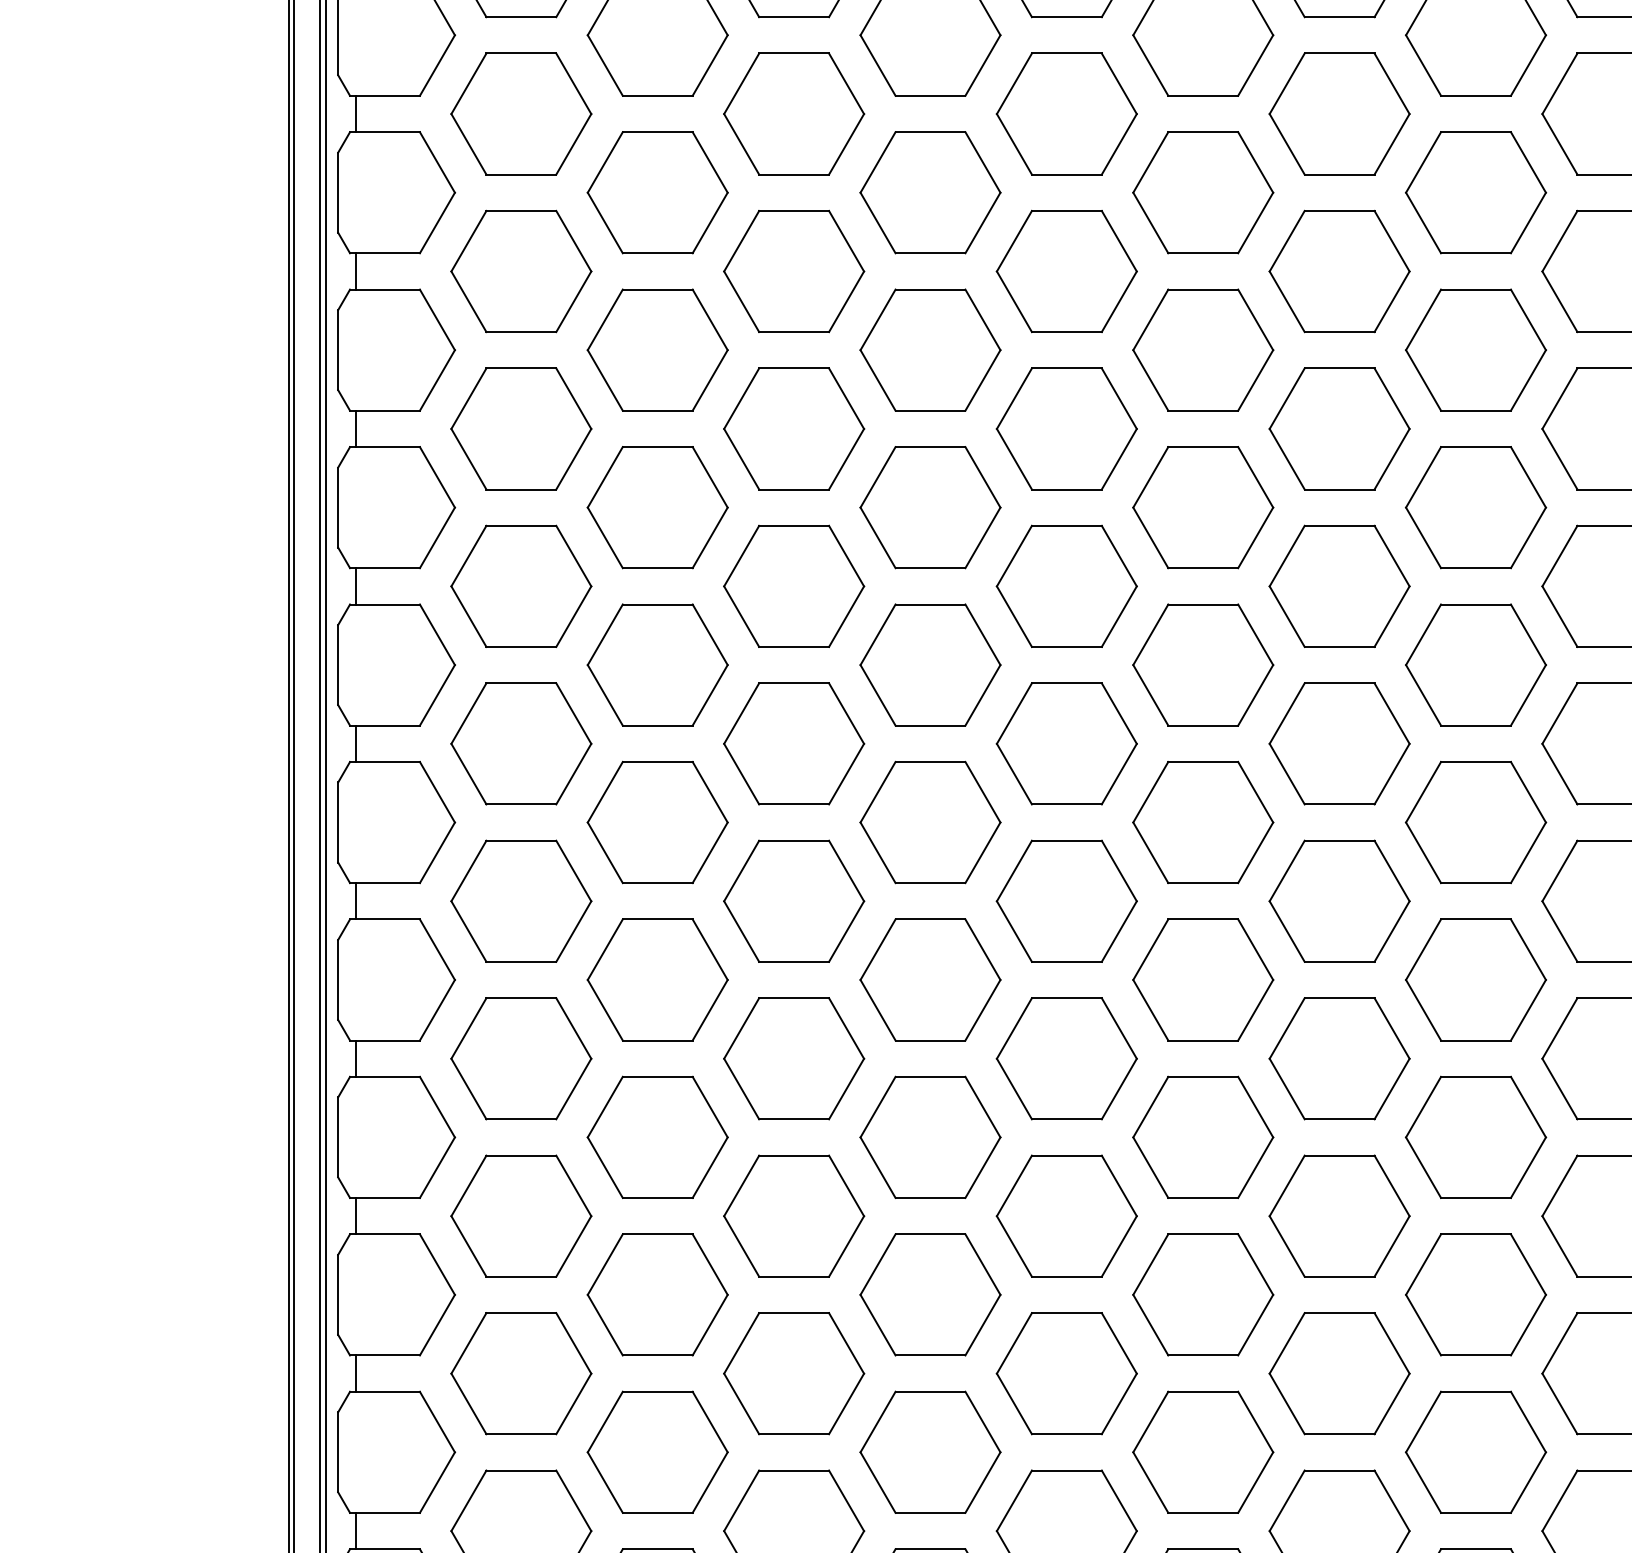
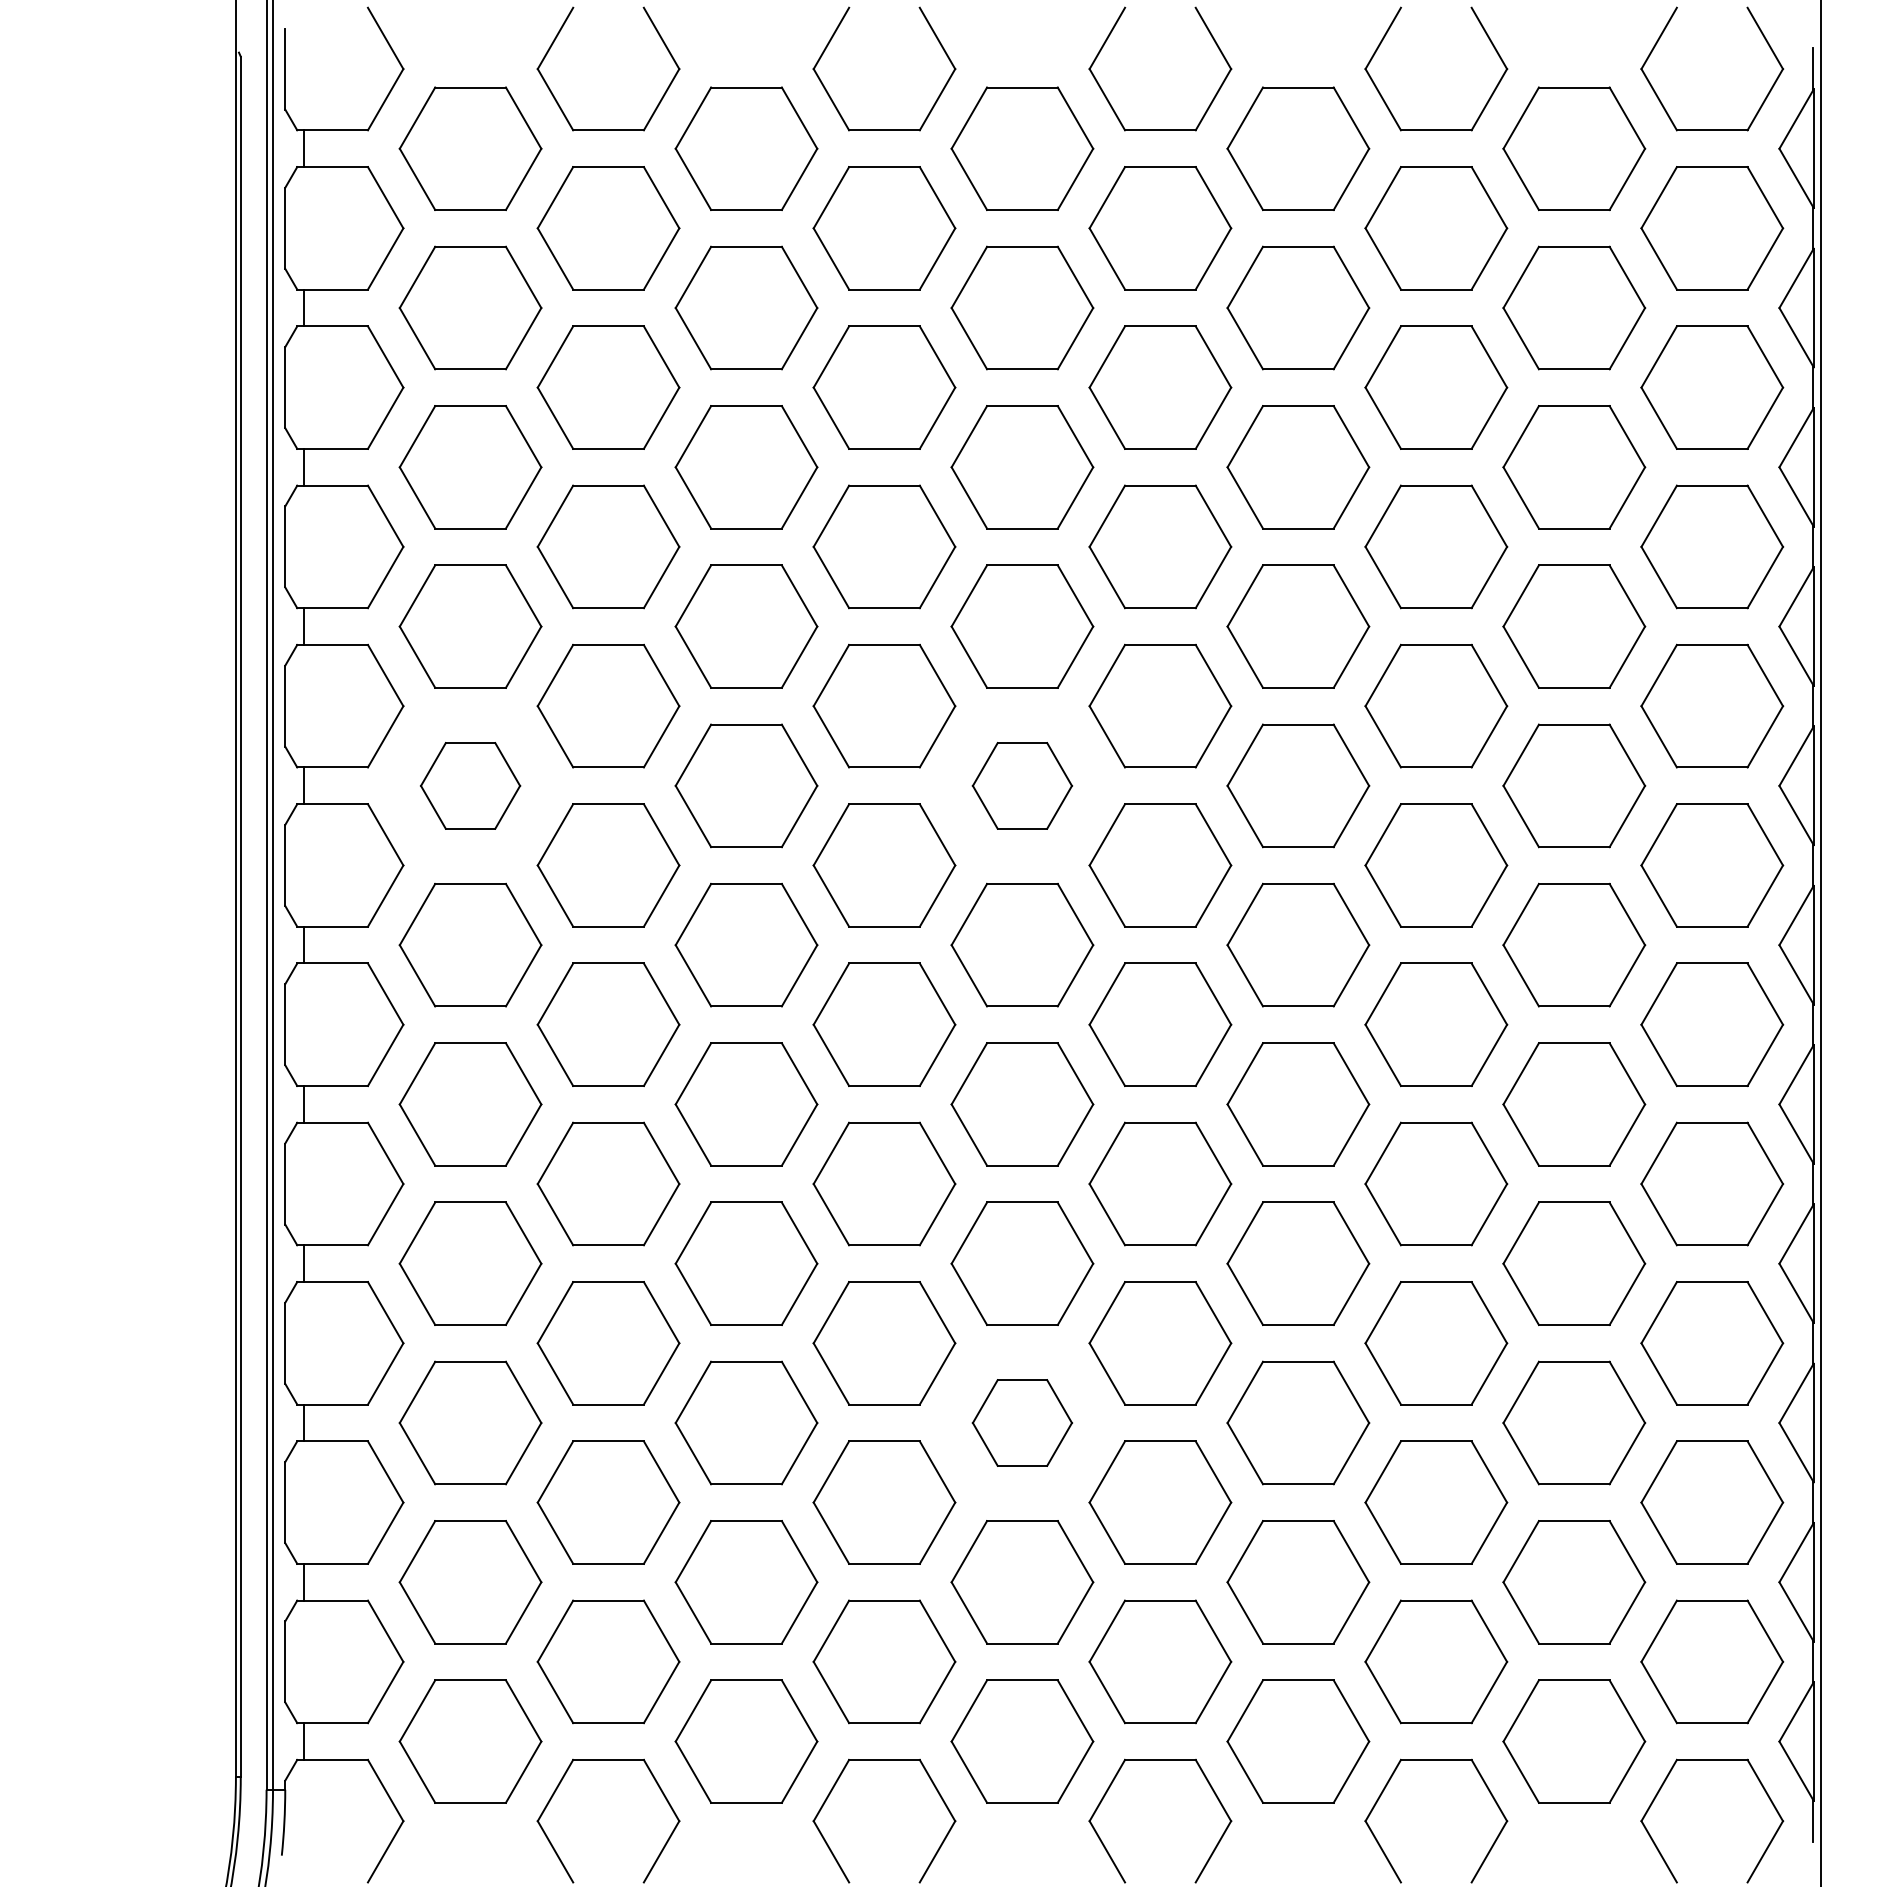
part: (521, 586) -> (470, 785), size x0.7
part: (1066, 586) -> (1022, 785), size x0.7
part: (1066, 1215) -> (1022, 1422), size x0.7

